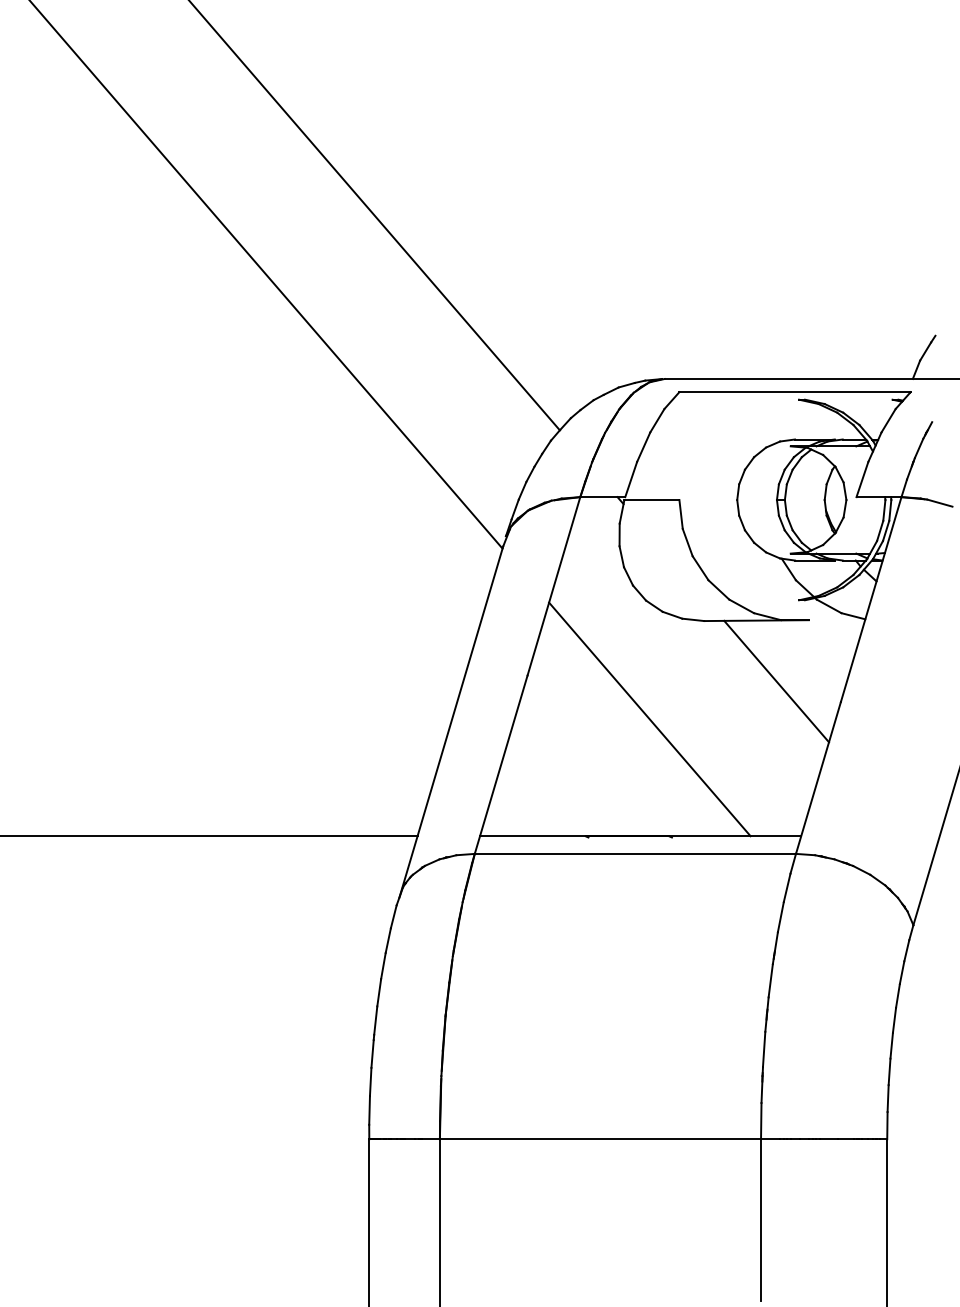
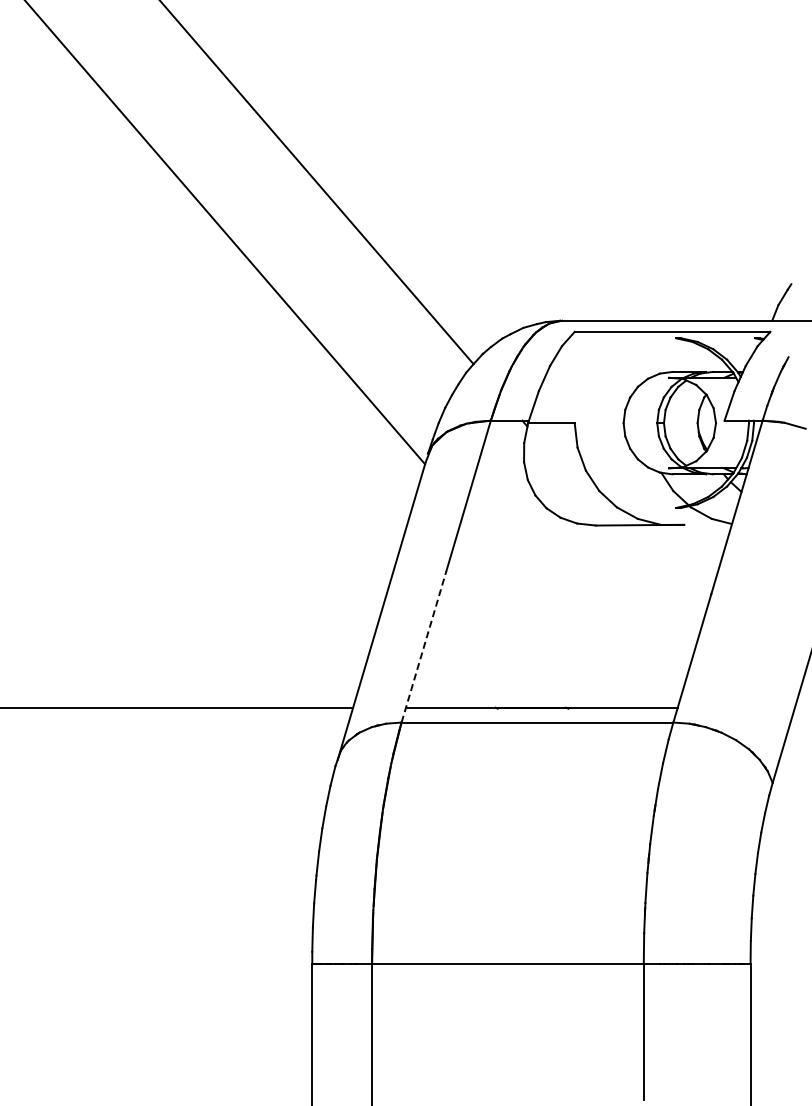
line: (776, 681) -> (656, 576), removed
line: (649, 719) -> (549, 608), removed
line: (500, 765) -> (423, 647), solid -> dashed

